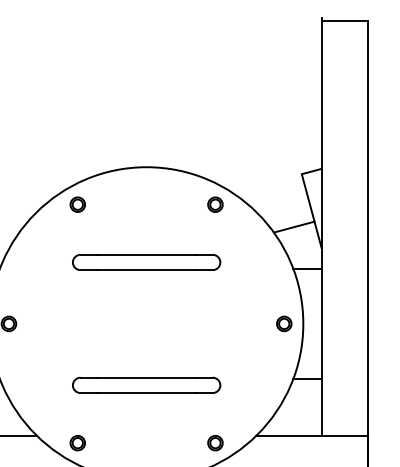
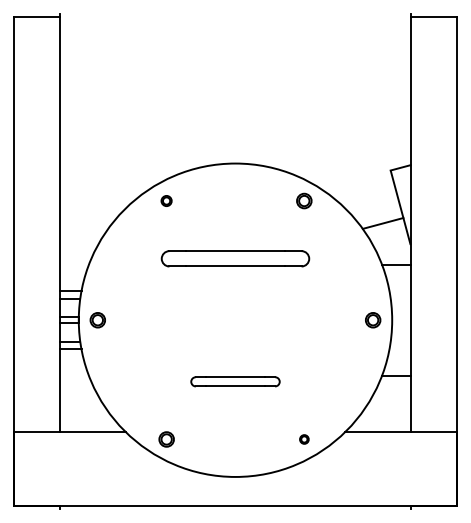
part: (77, 204) -> (166, 200), size x0.7
part: (146, 385) -> (235, 381), size x0.6
part: (215, 443) -> (304, 439), size x0.6

